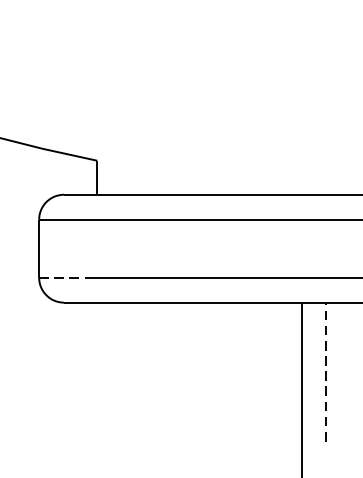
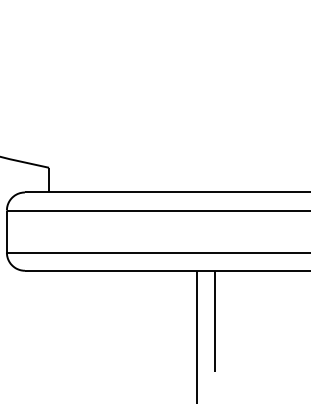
line: (64, 277) -> (25, 252), dashed -> solid
line: (325, 371) -> (214, 320), dashed -> solid

